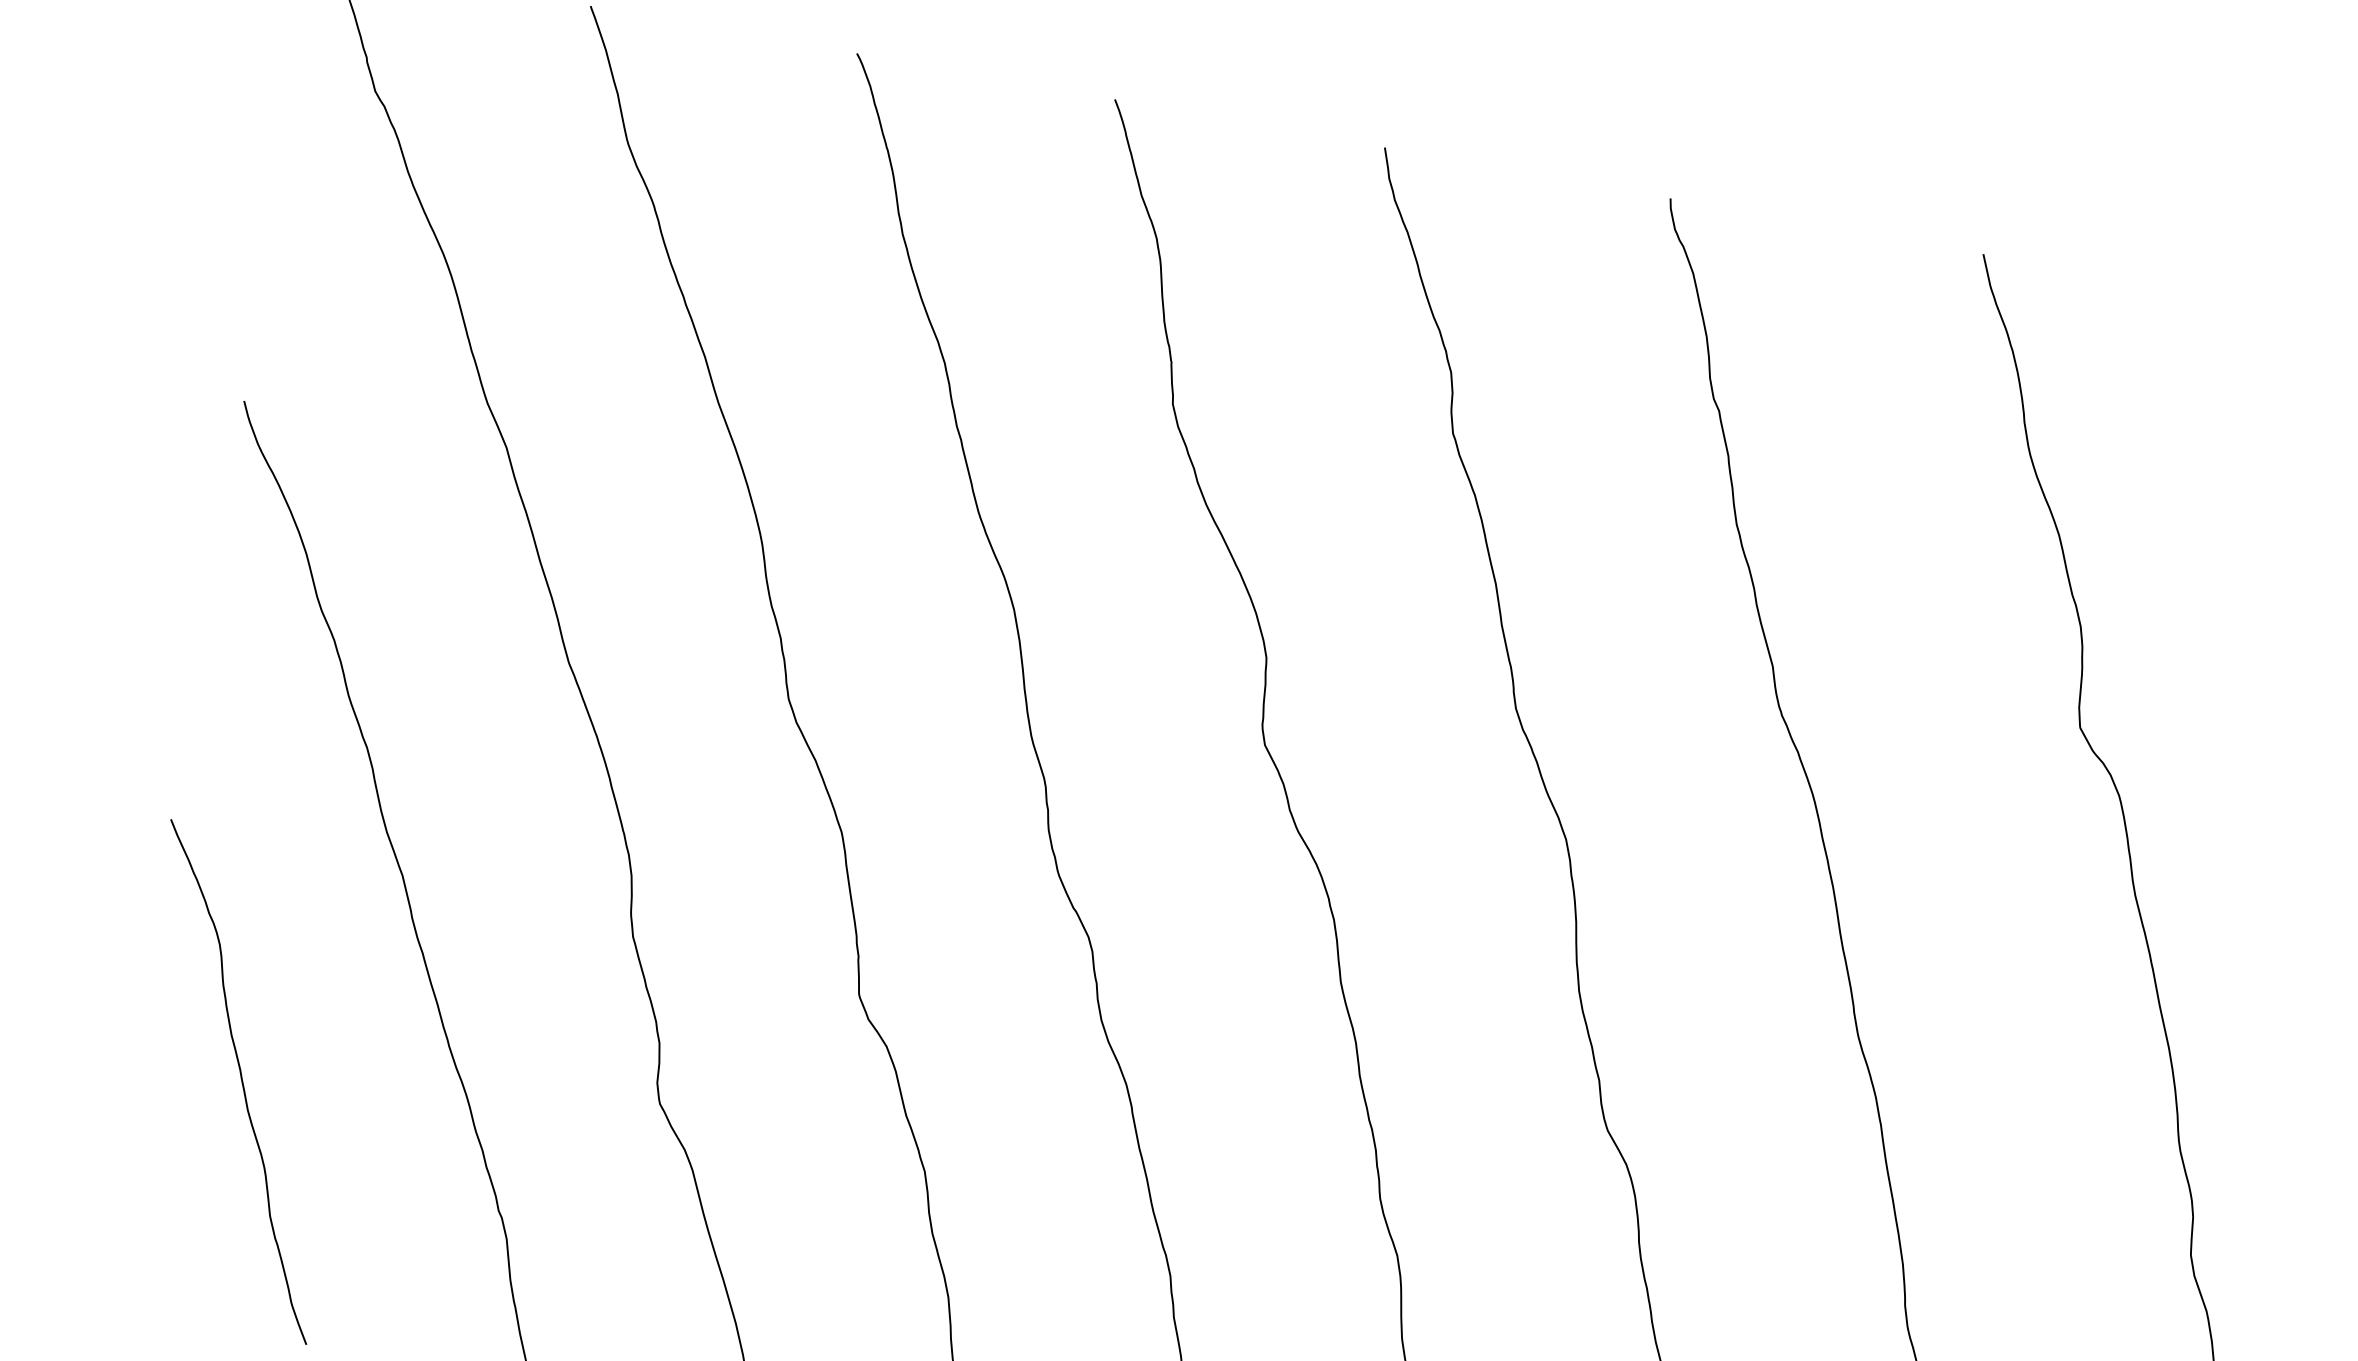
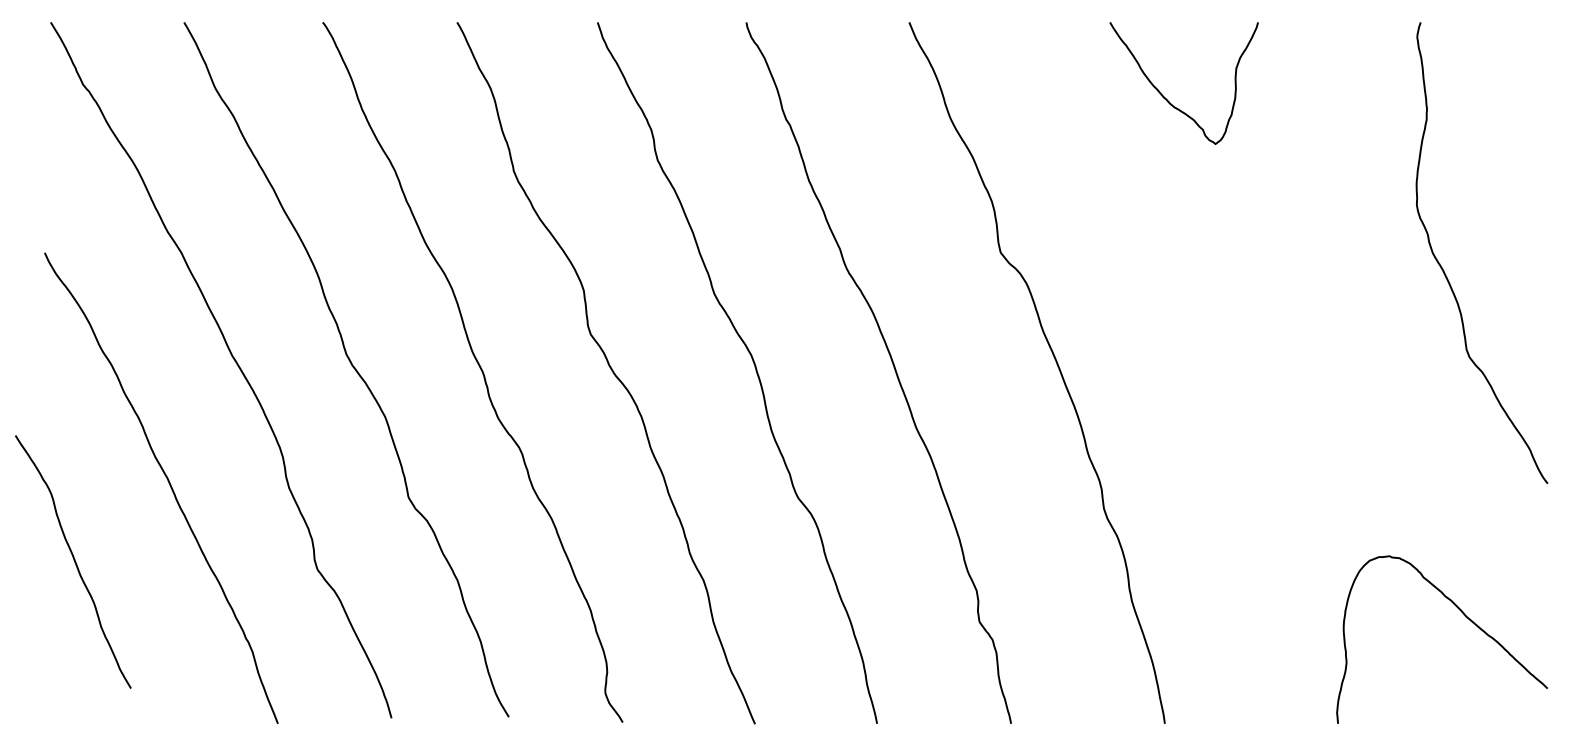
curve: (239, 1079) -> (73, 560), moved

